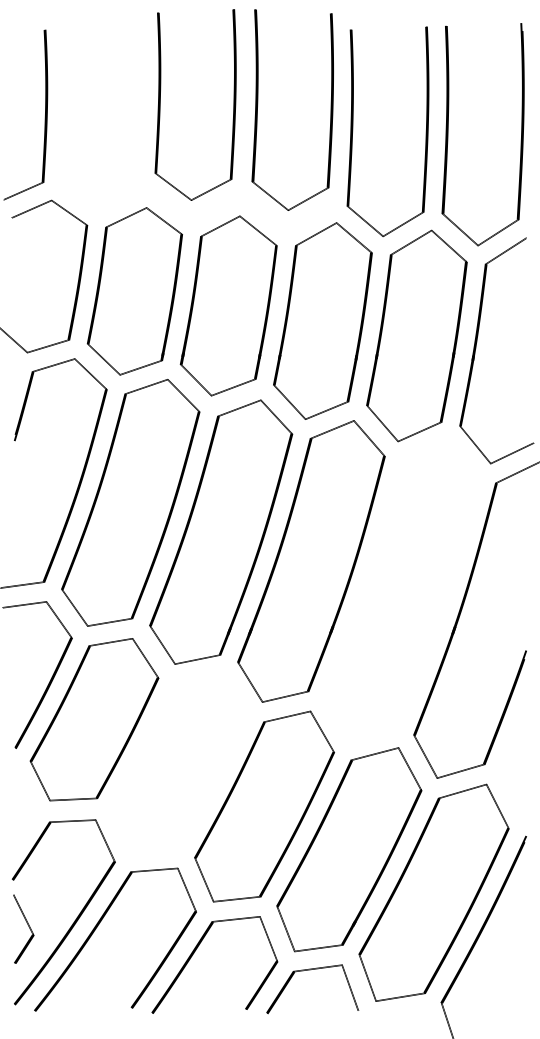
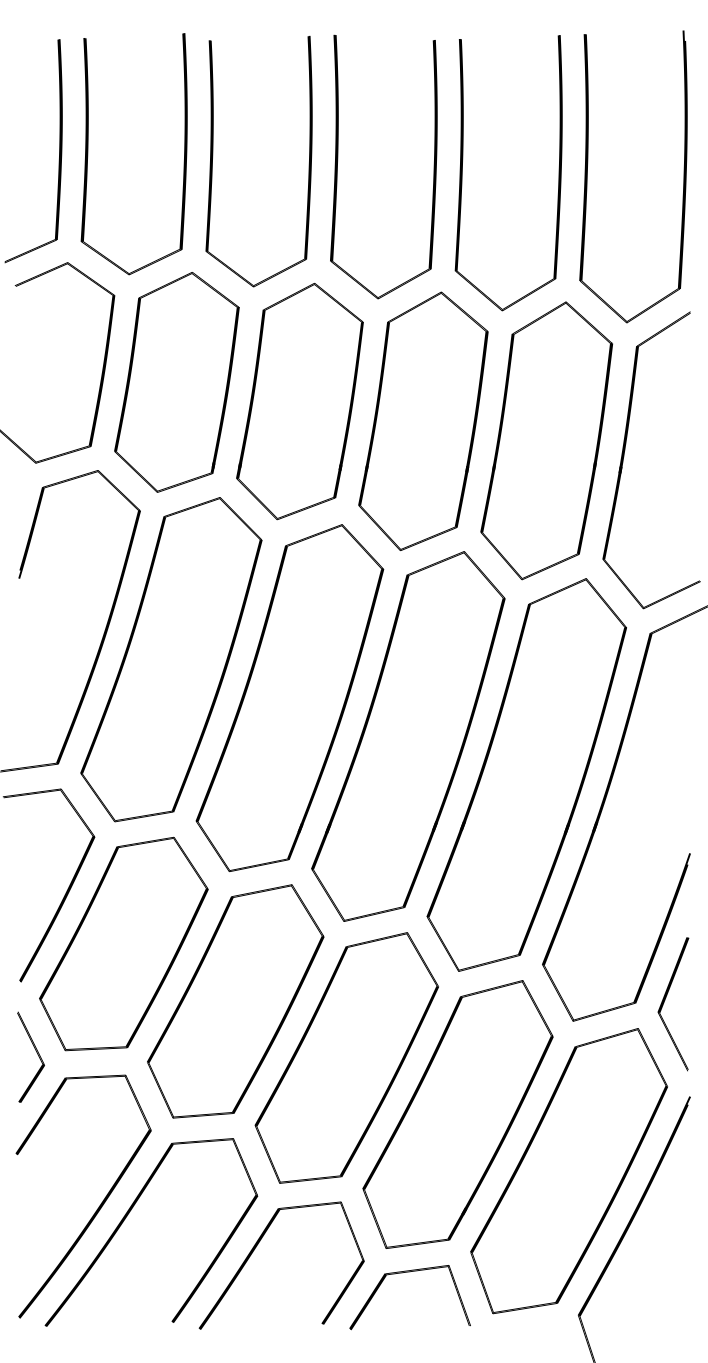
part: (160, 104) -> (213, 160), moved
part: (258, 104) -> (338, 159), moved
part: (67, 117) -> (88, 154), added
part: (401, 590) -> (526, 774), added
part: (179, 763) -> (235, 1001), added
part: (507, 763) -> (665, 1001), added
part: (23, 928) -> (30, 1056), moved

